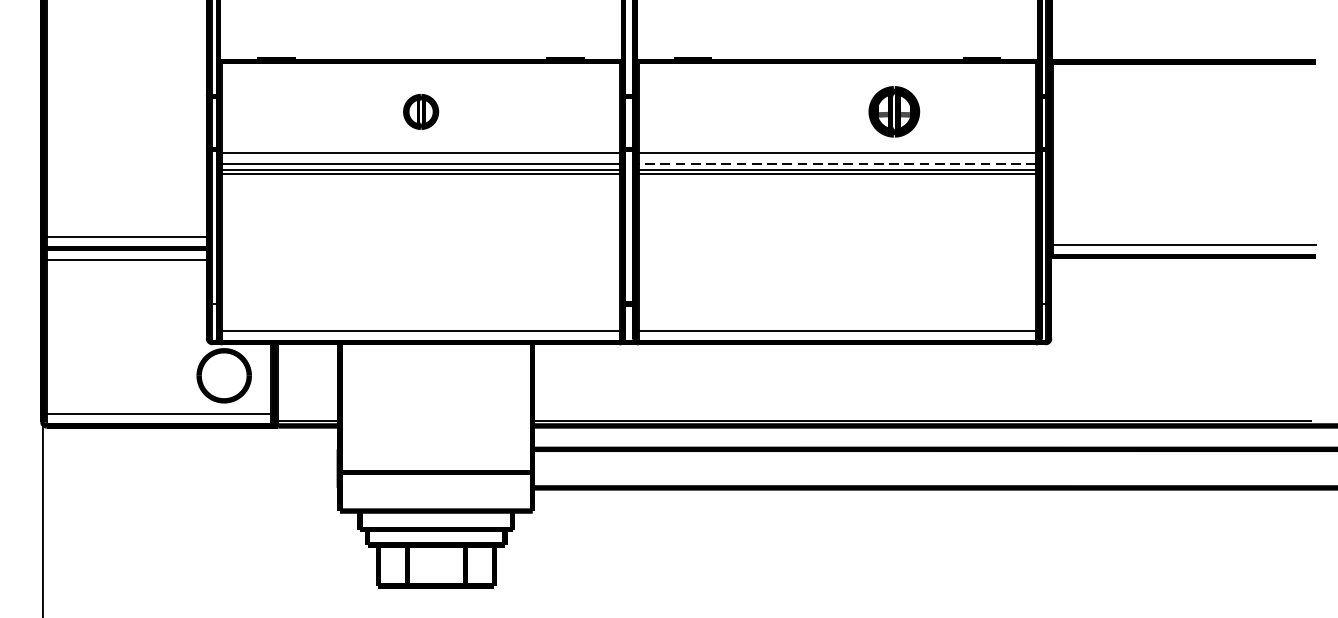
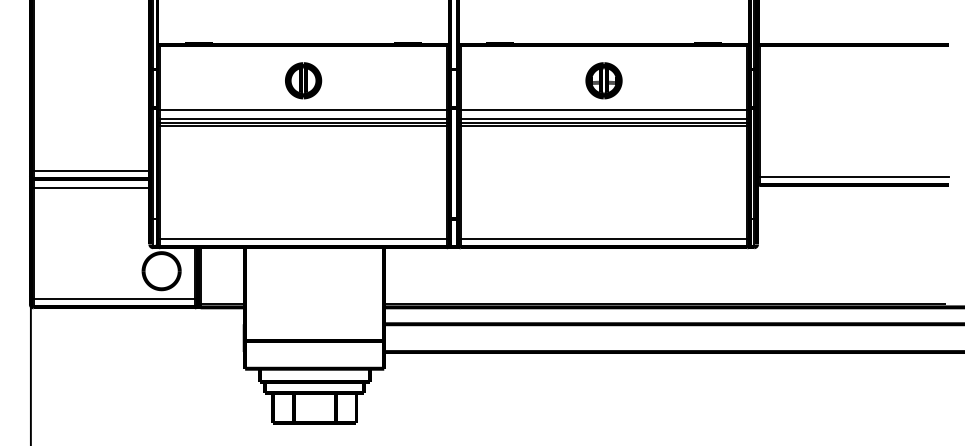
part: (420, 111) -> (303, 80), size x1.43
part: (893, 111) -> (603, 80), moved
line: (836, 164) -> (603, 118), dashed -> solid

